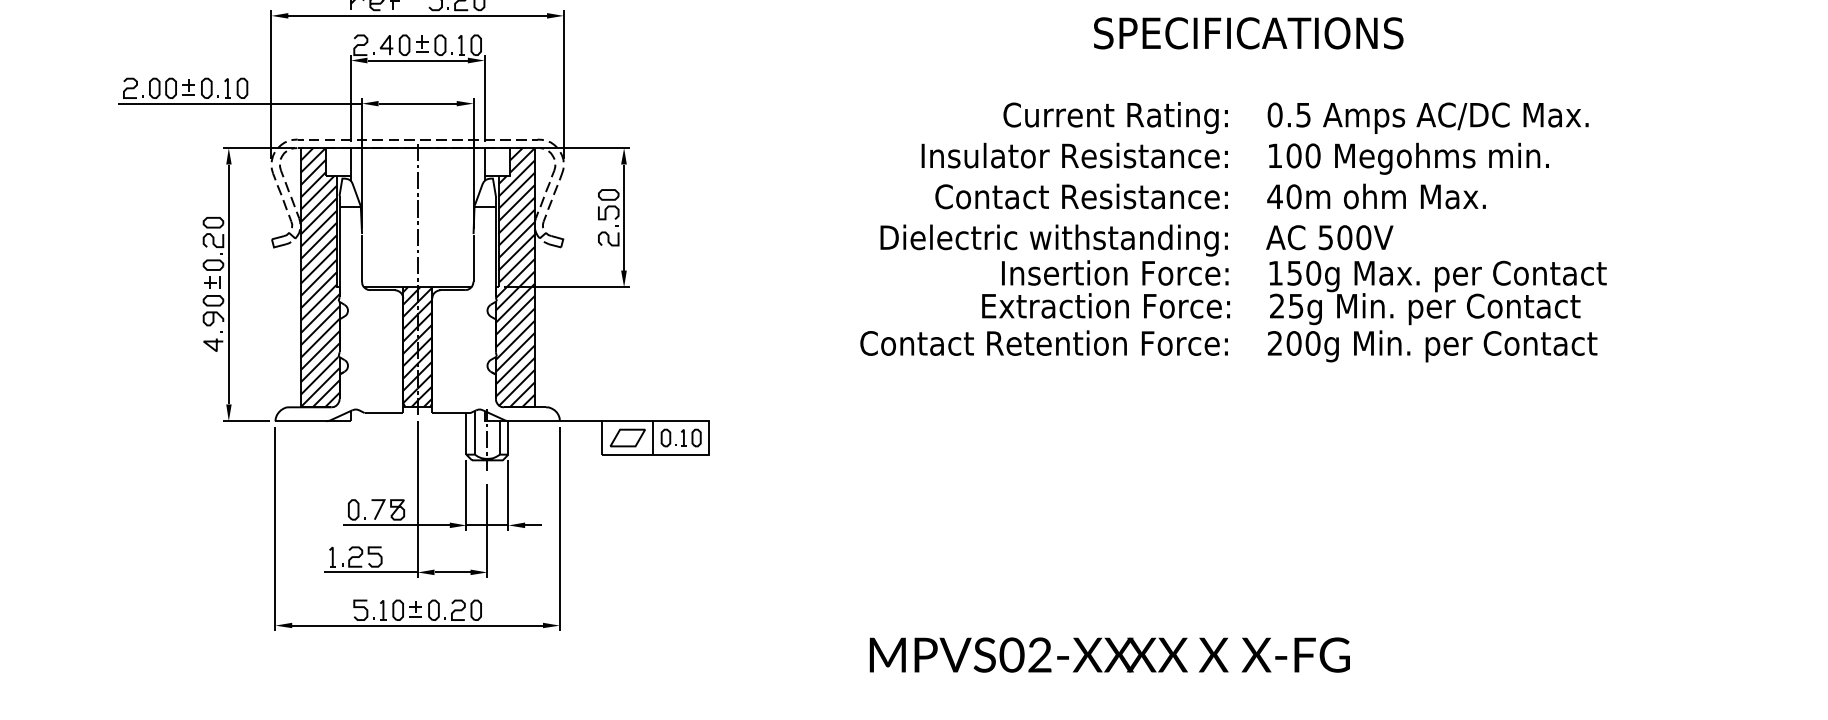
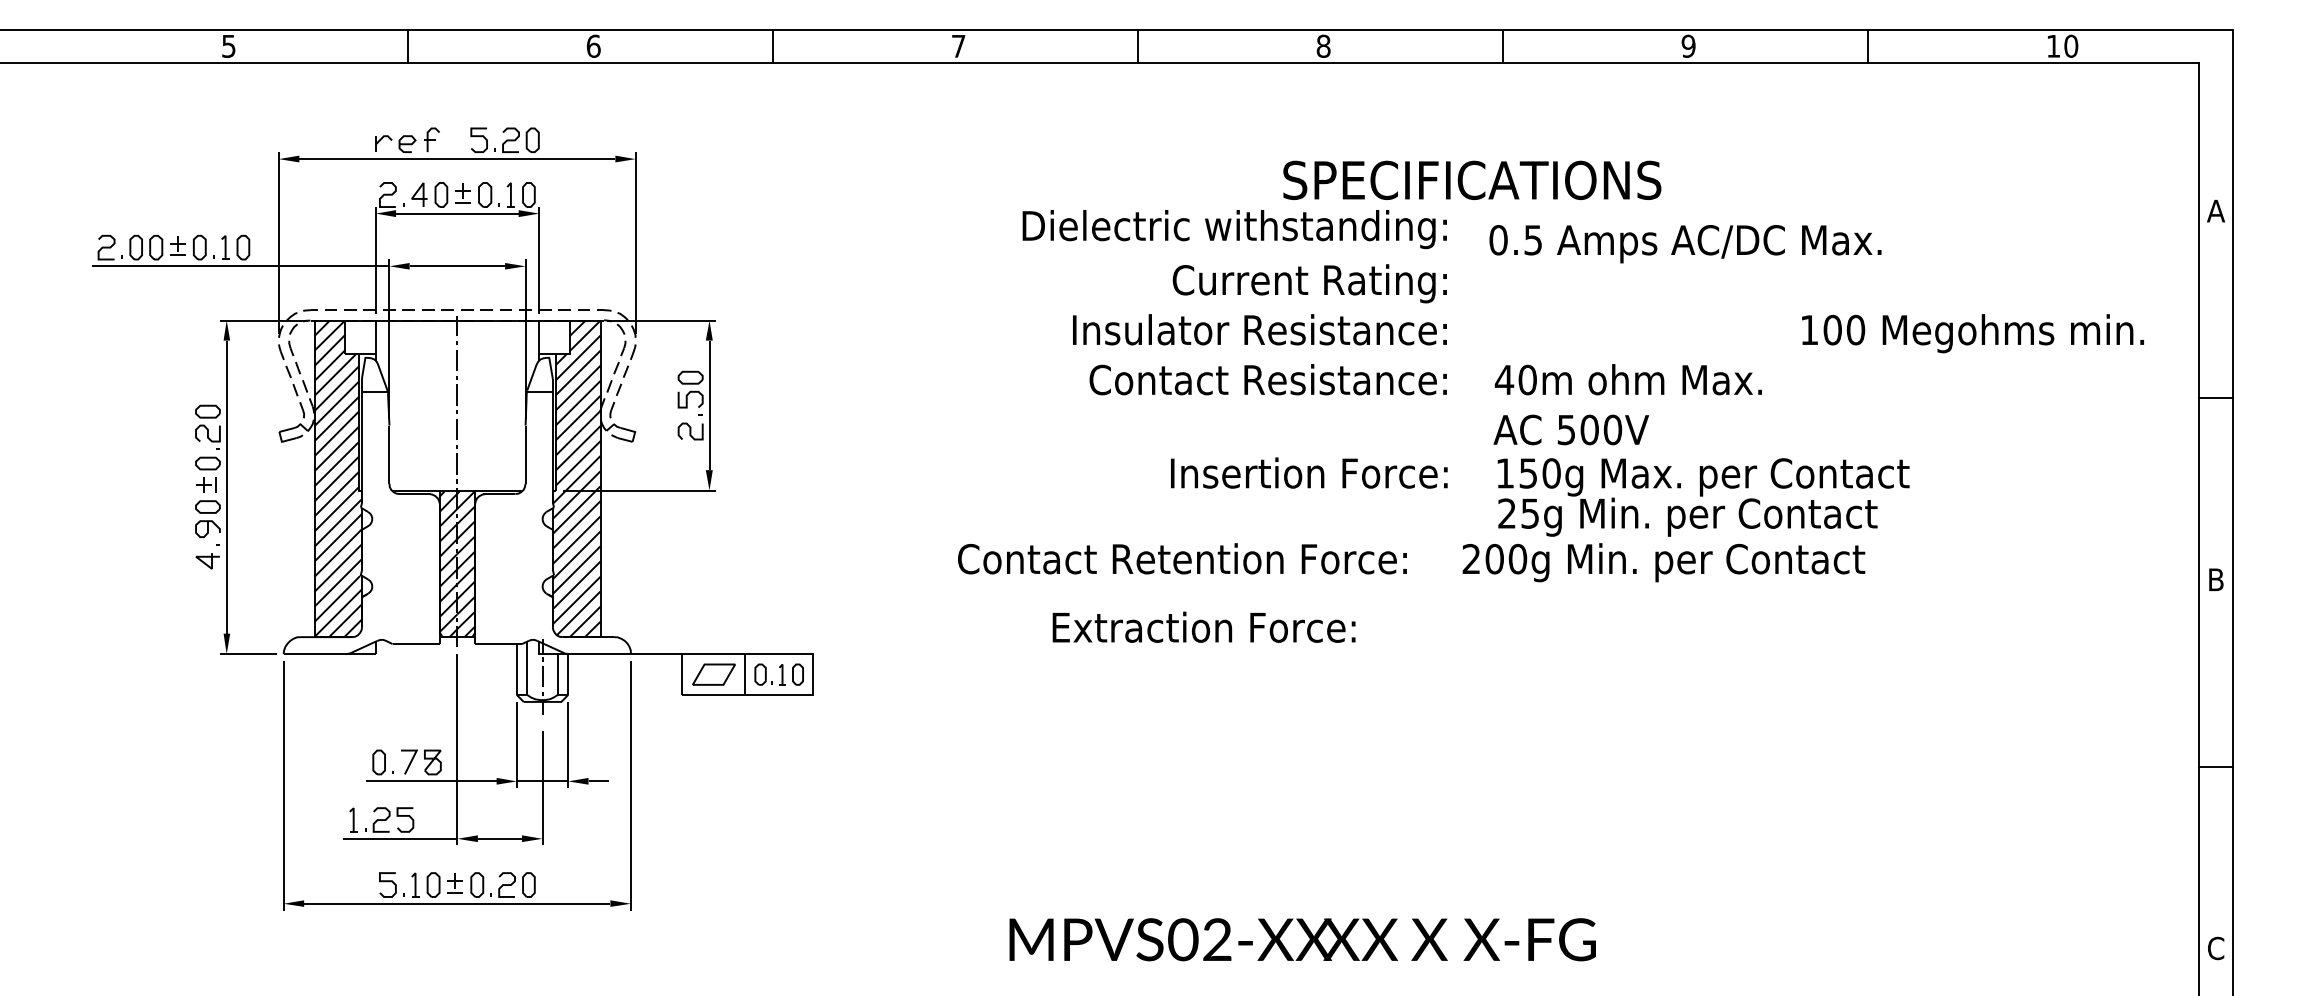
text: (1428, 118) -> (1685, 244), moved
text: (1408, 158) -> (1972, 333), moved
text: (1053, 240) -> (1234, 229), moved
text: (1105, 305) -> (1203, 626), moved
text: (1044, 342) -> (1182, 558), moved
text: (1432, 346) -> (1663, 562), moved

